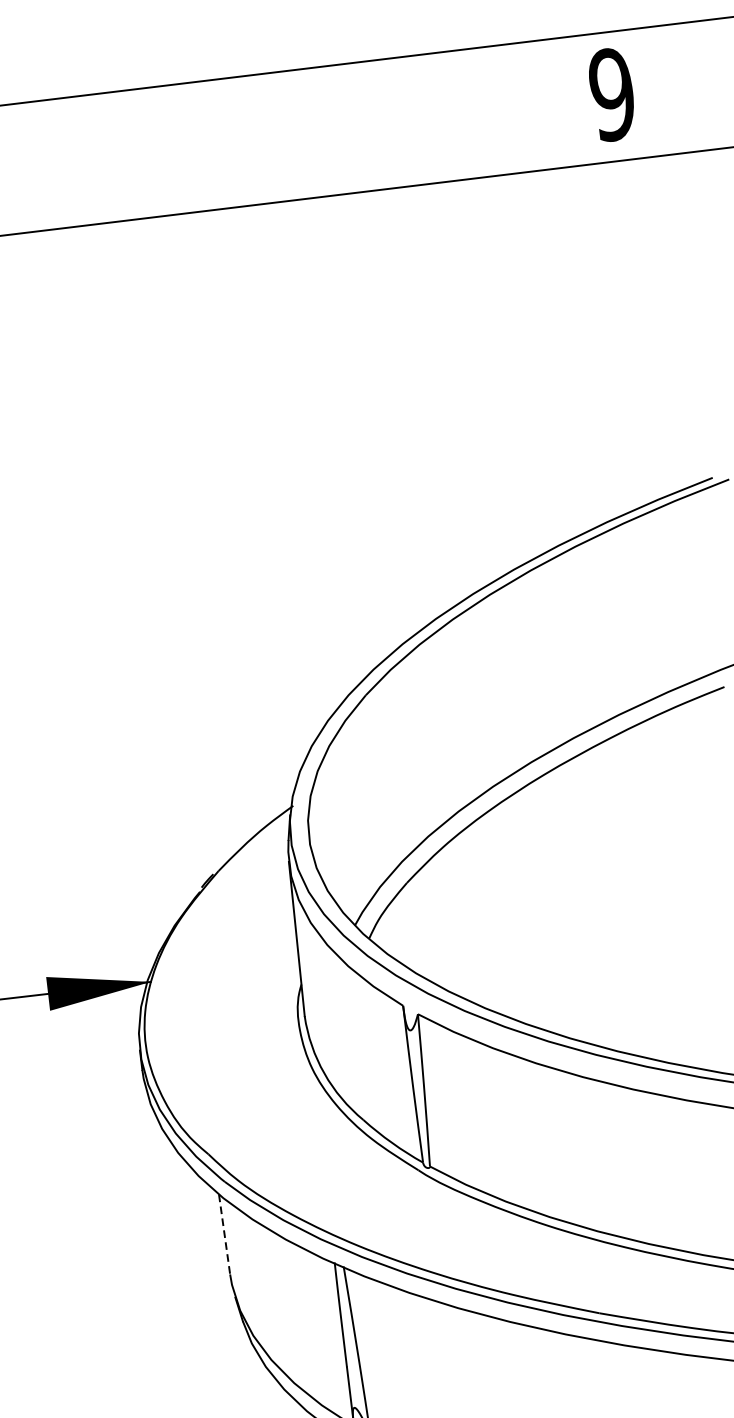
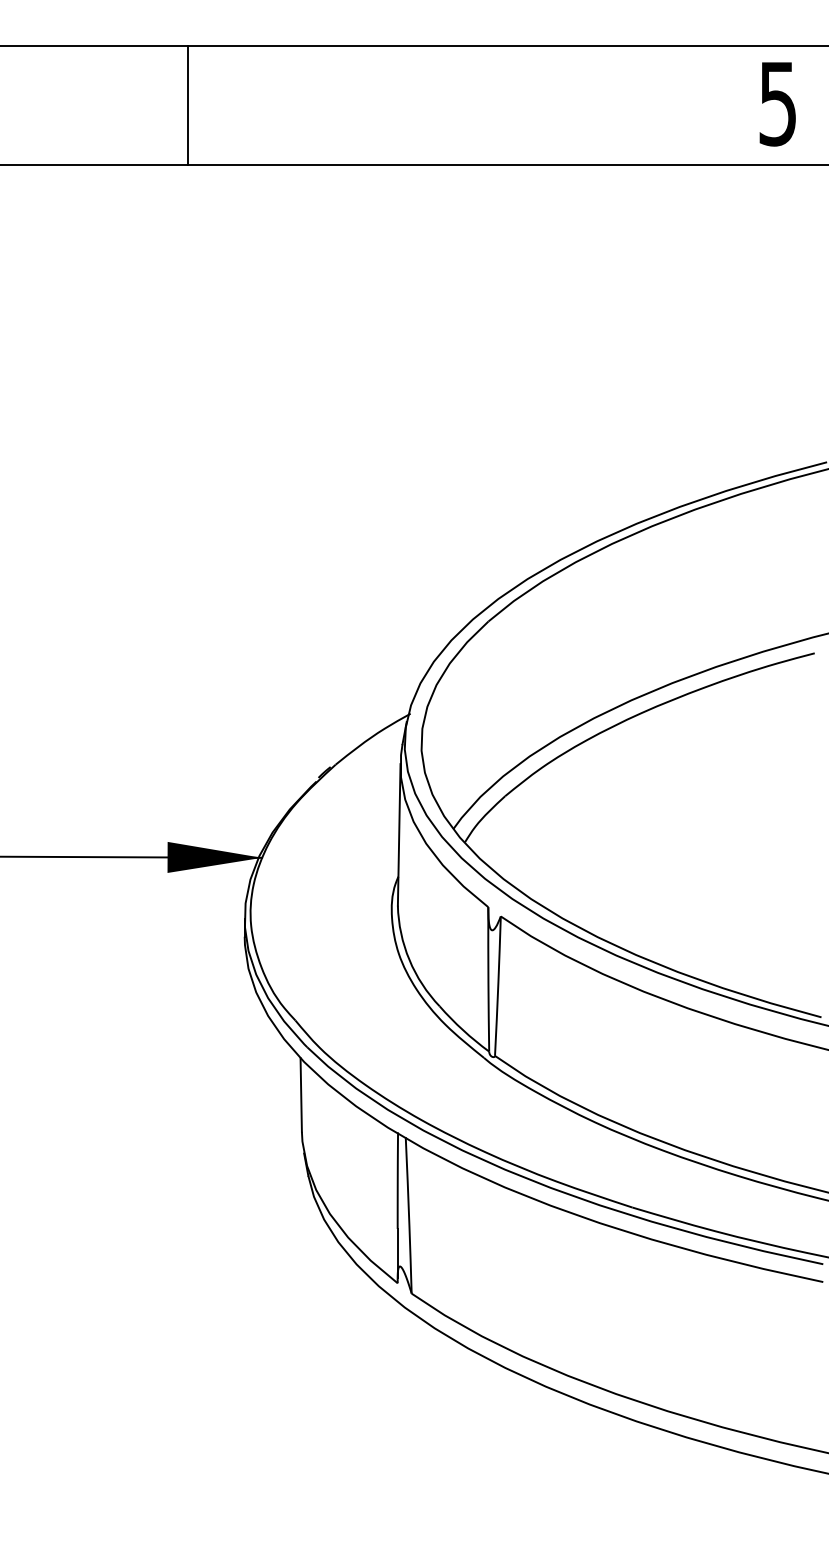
text: (611, 94) -> (777, 103), 9 -> 5
line: (224, 1234) -> (301, 1095), dashed -> solid

